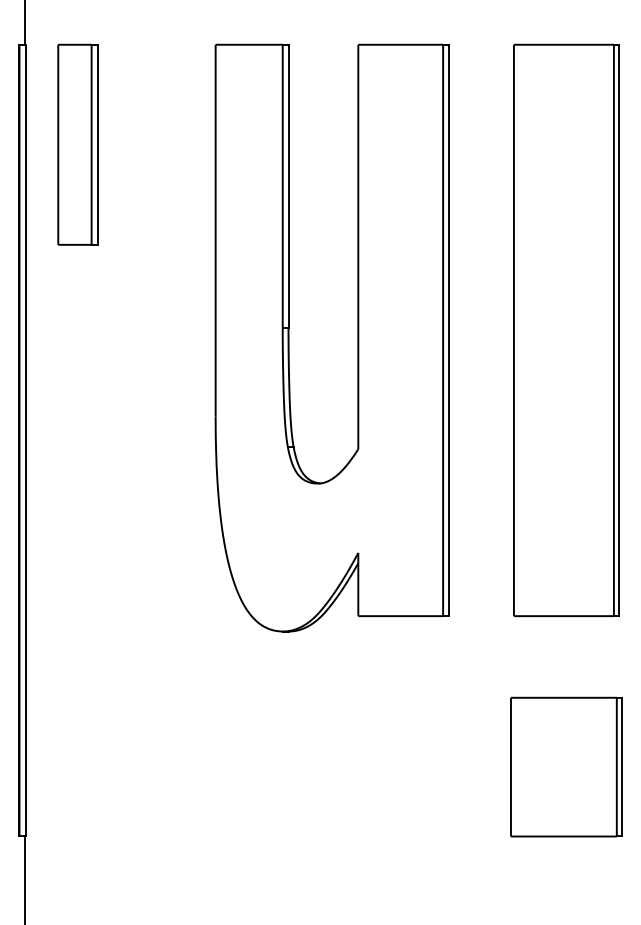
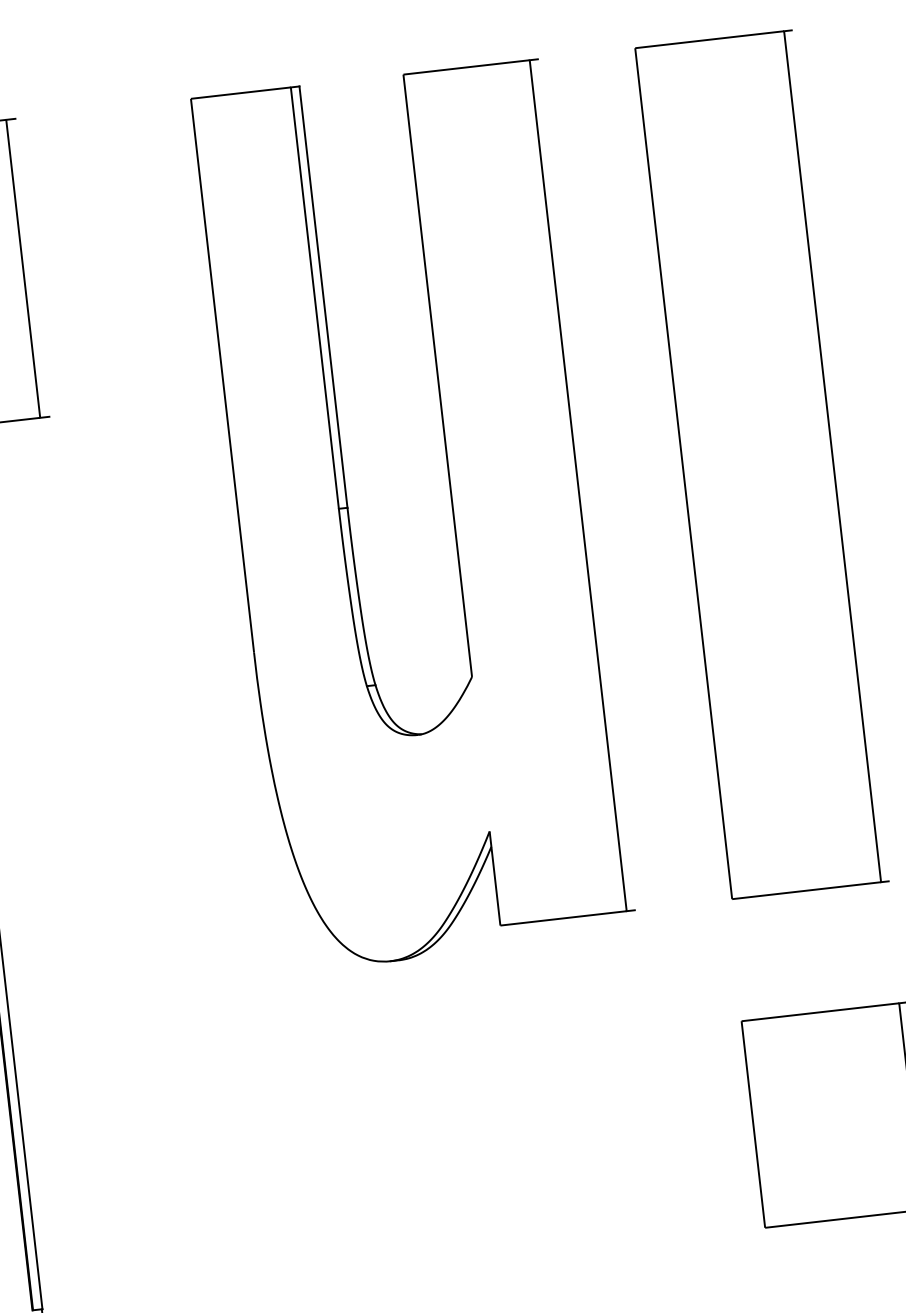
line: (97, 144) -> (31, 267), removed
line: (448, 330) -> (586, 484), removed
line: (619, 330) -> (840, 455), removed

